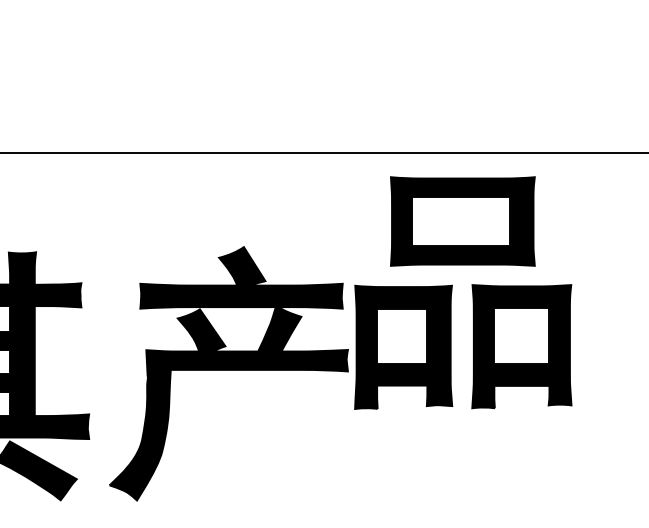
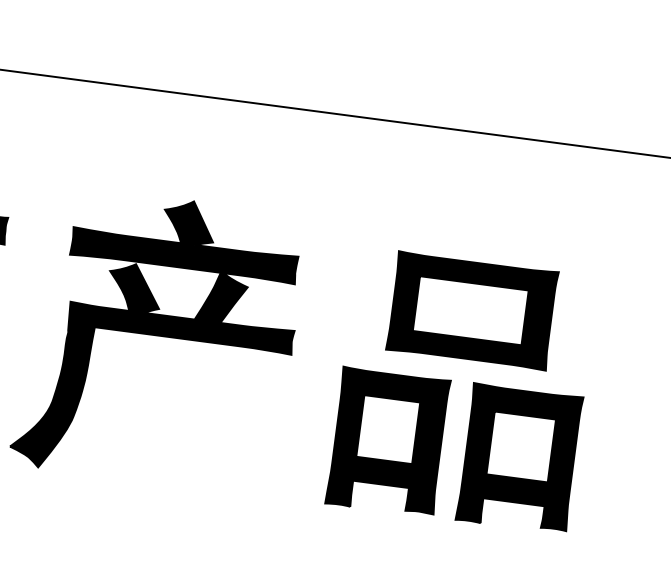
part: (471, 288) -> (472, 386), moved

